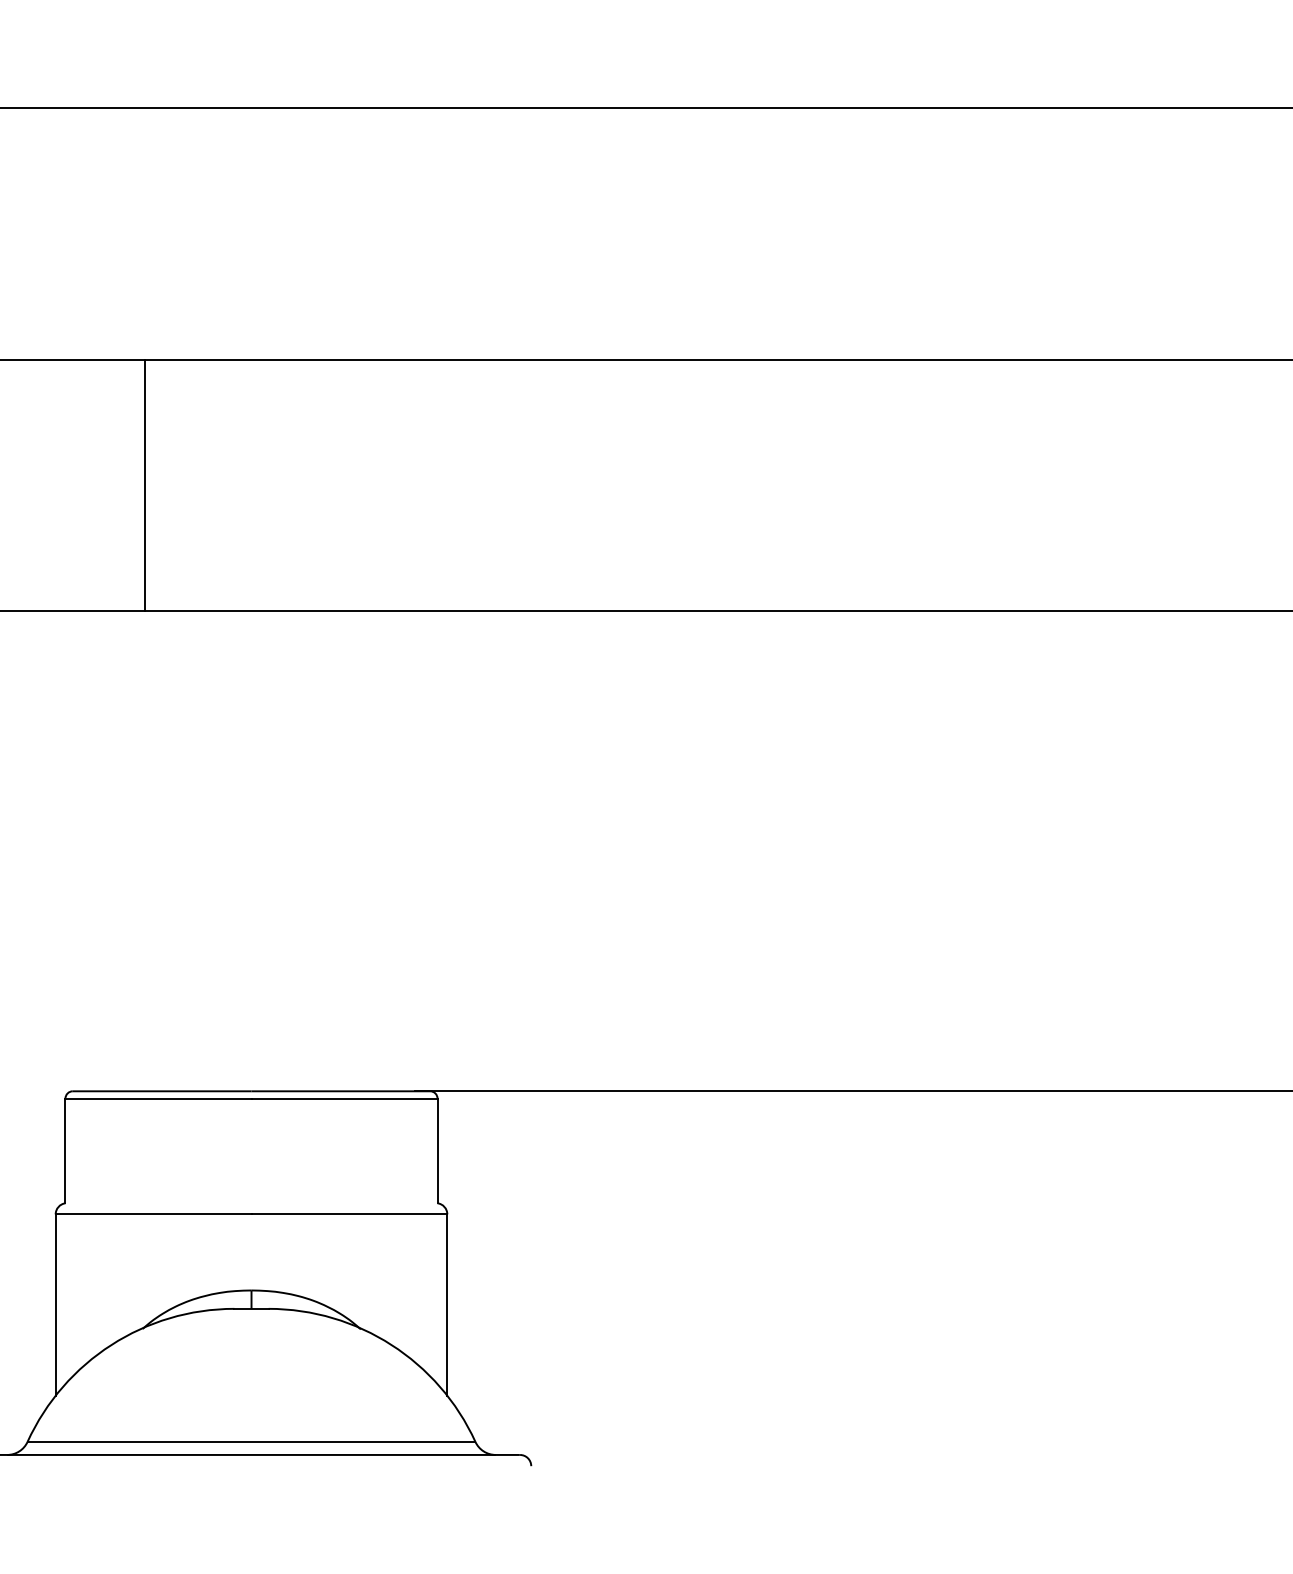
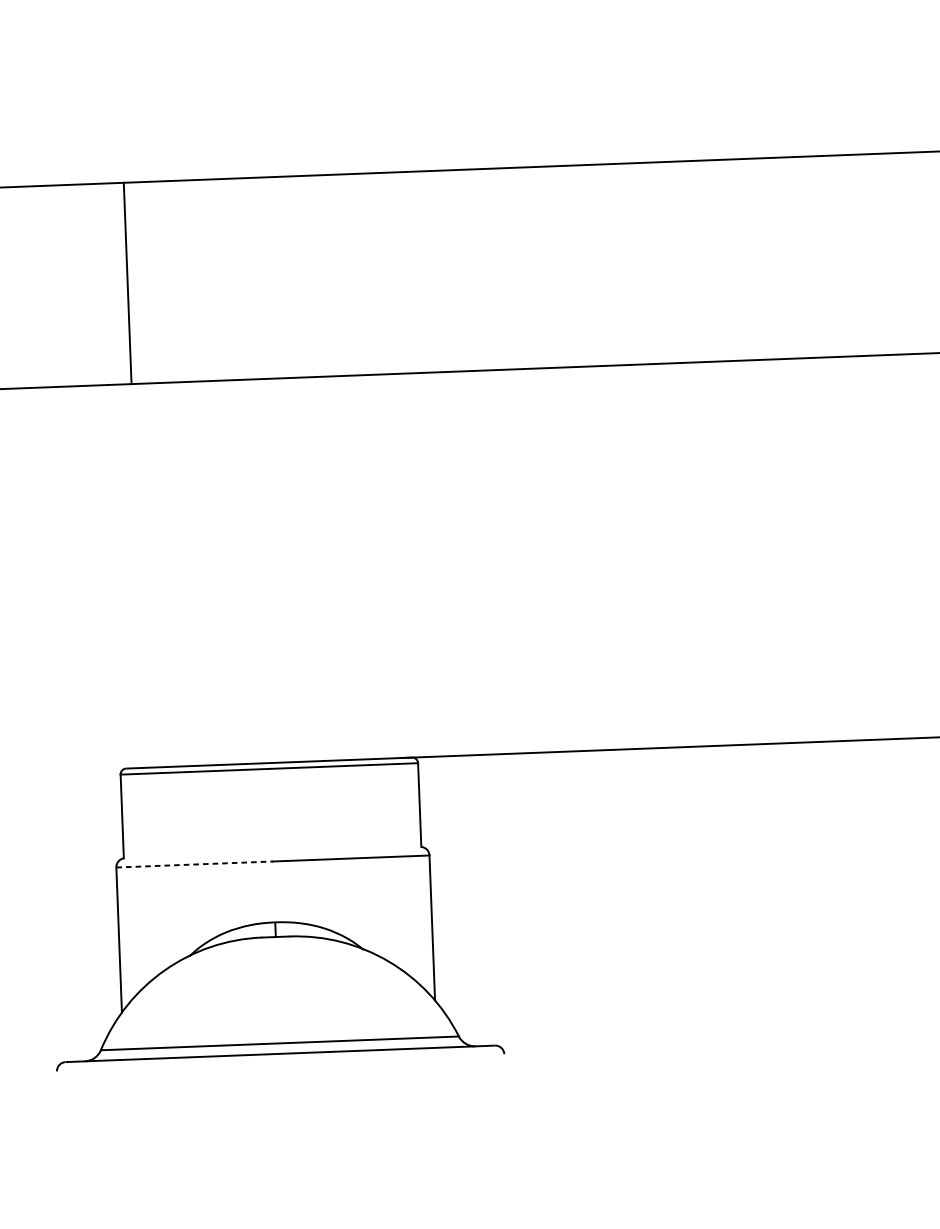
line: (144, 485) -> (127, 283), moved
line: (153, 1214) -> (194, 864), solid -> dashed

